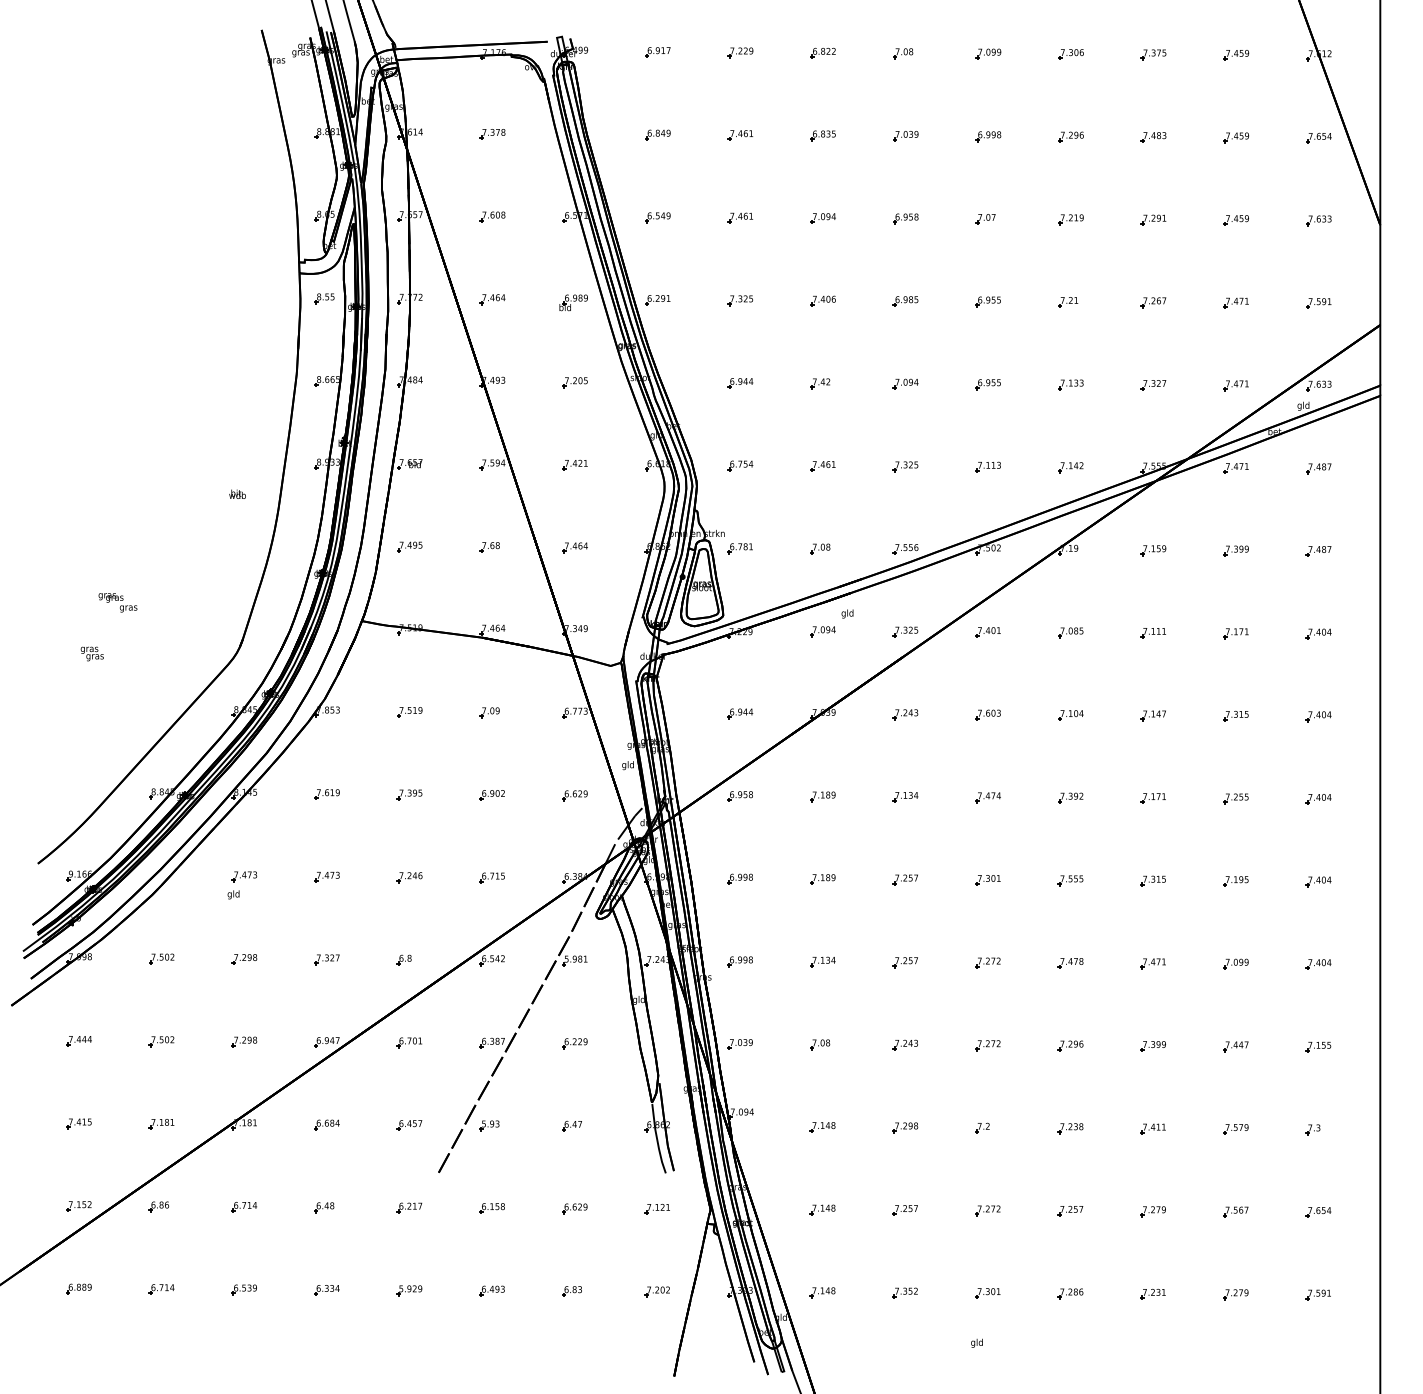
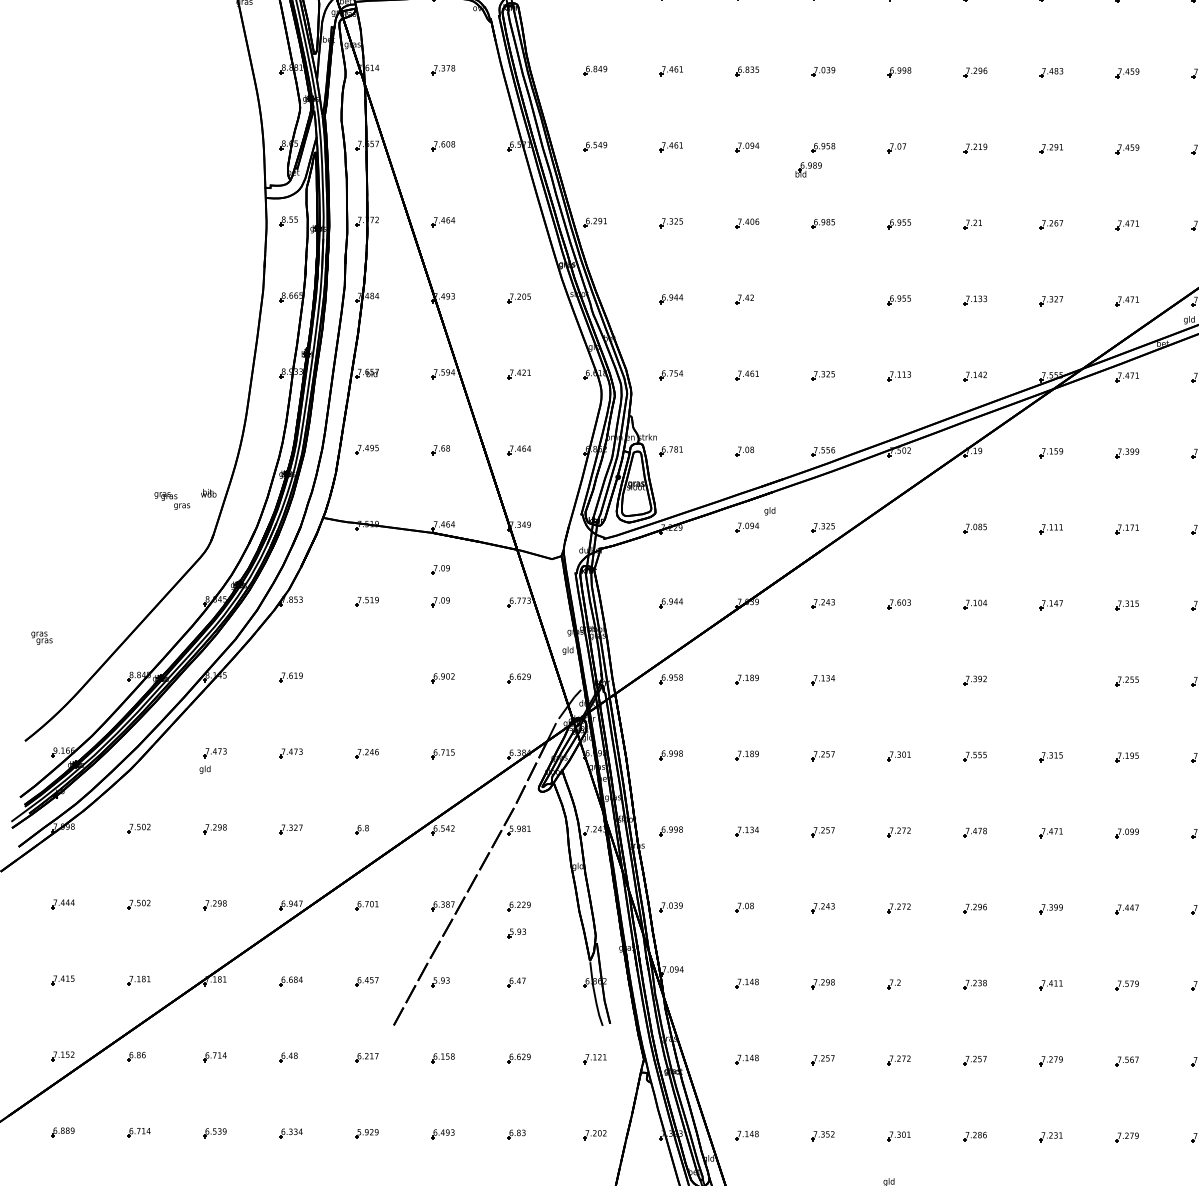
part: (573, 302) -> (808, 169), moved
part: (905, 383) -> (823, 299), removed
text: (237, 493) -> (208, 492), moved
text: (117, 602) -> (171, 500), moved
part: (987, 632) -> (898, 528), removed
text: (91, 653) -> (41, 637), moved
part: (489, 677) -> (440, 569), added
part: (409, 794) -> (366, 677), removed
part: (987, 797) -> (898, 680), removed
part: (1152, 798) -> (1050, 681), removed
part: (572, 1072) -> (516, 933), added

